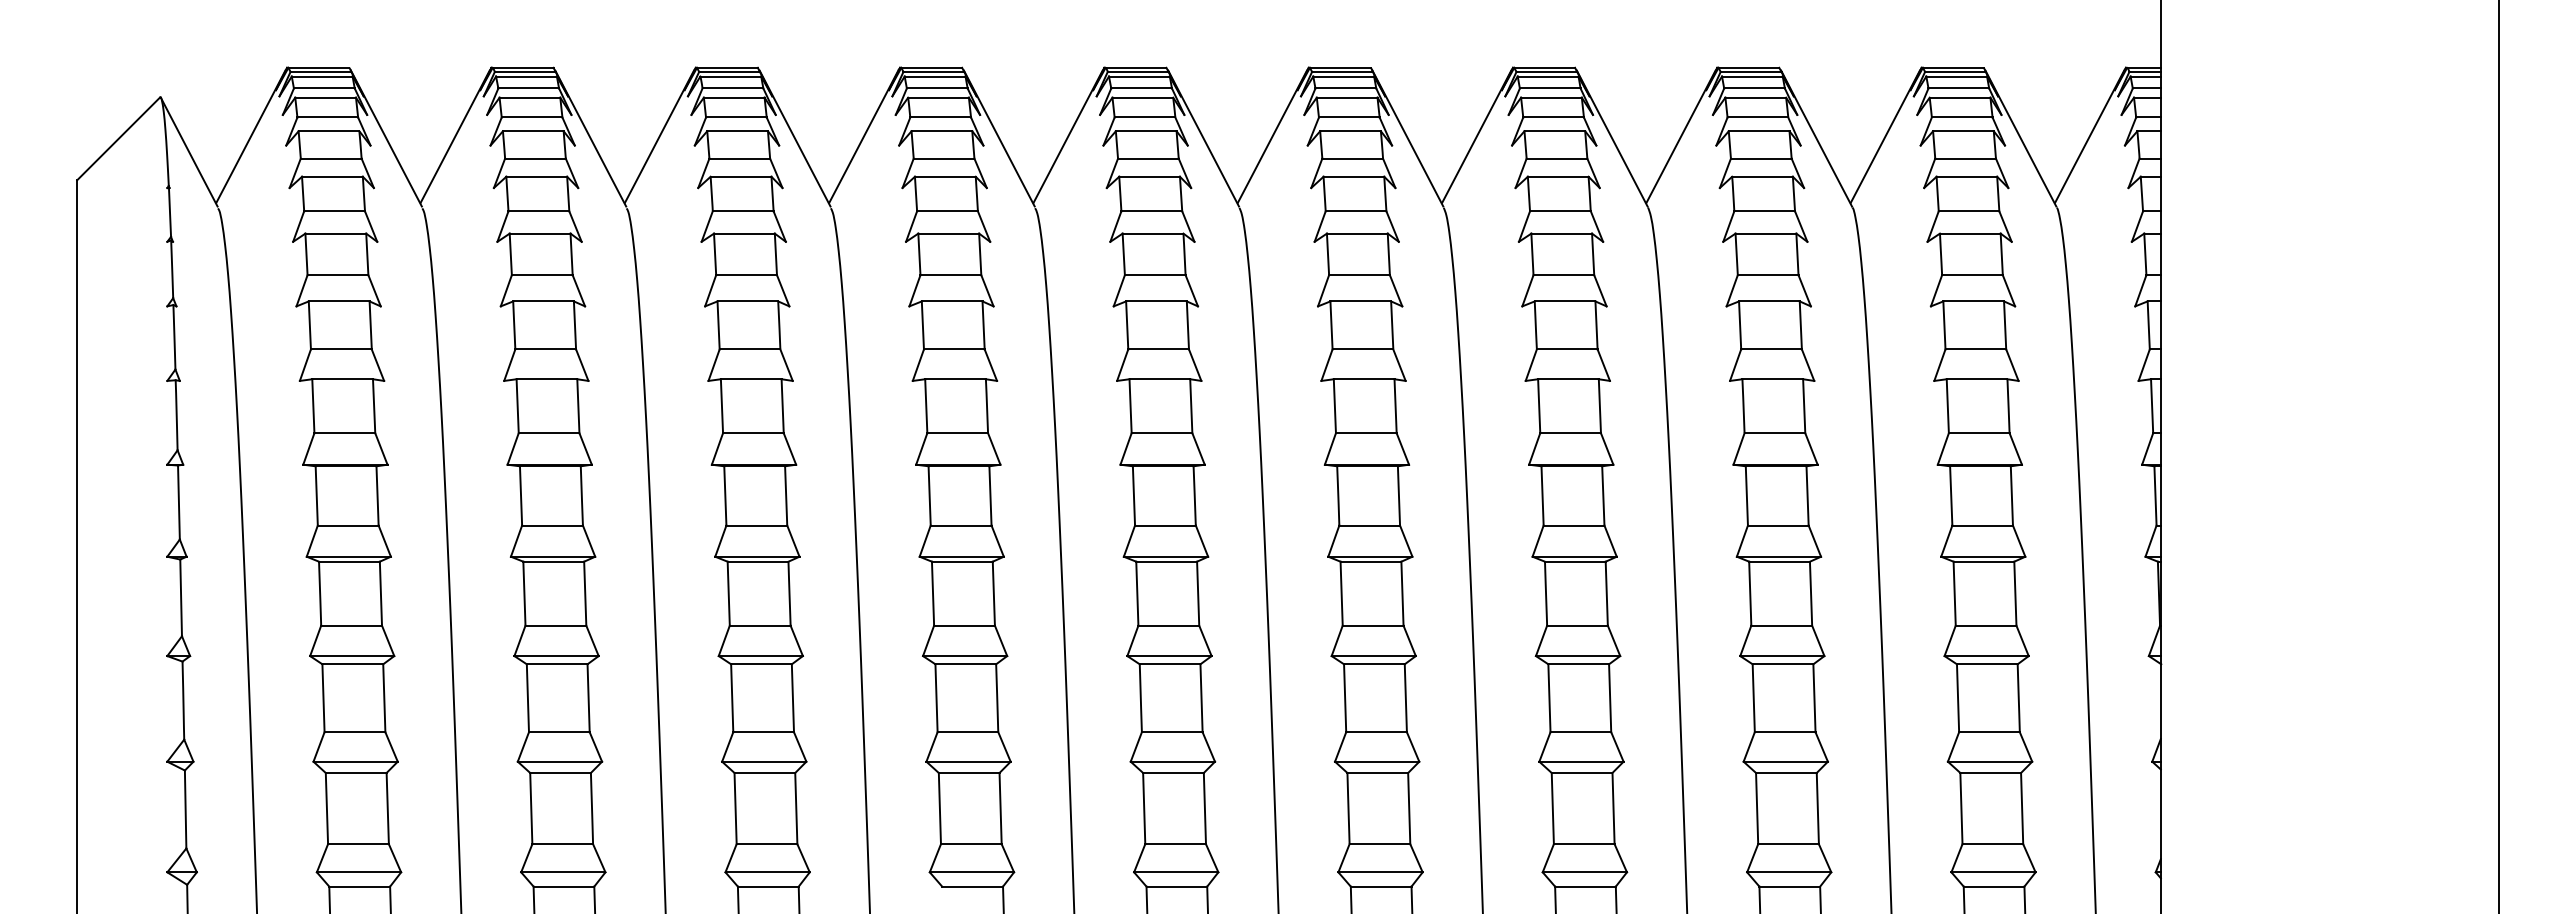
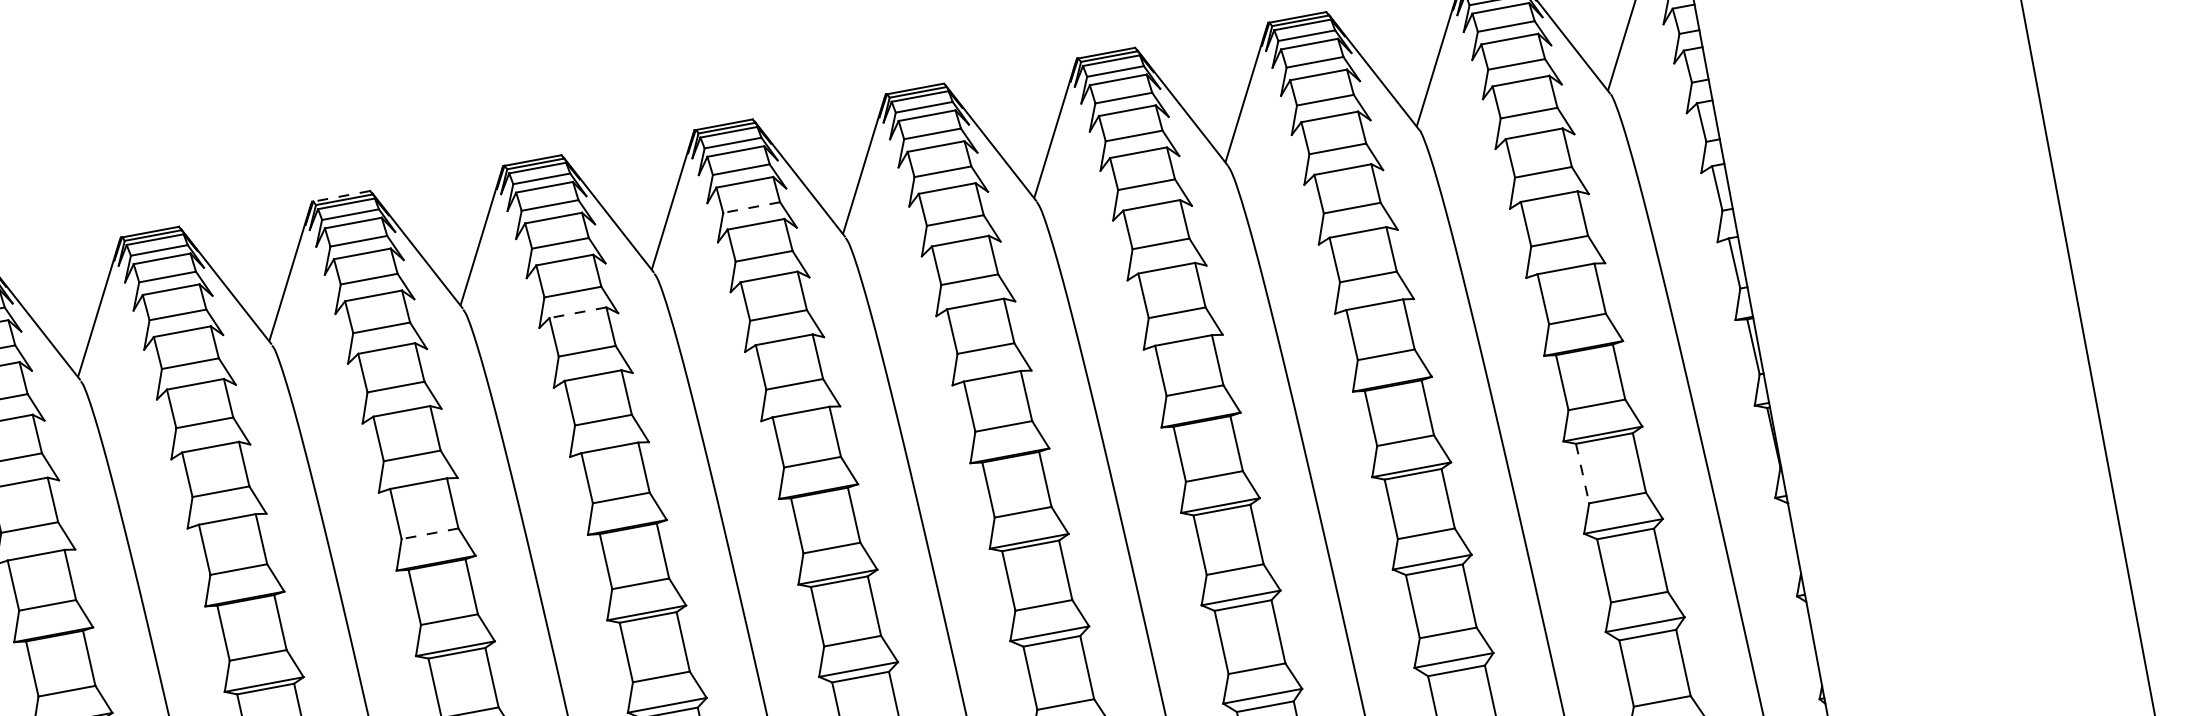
line: (726, 67) -> (340, 196), solid -> dashed
line: (1147, 158) -> (750, 207), solid -> dashed
line: (948, 233) -> (577, 312), solid -> dashed
line: (752, 433) -> (429, 534), solid -> dashed
line: (1954, 594) -> (1582, 474), solid -> dashed

